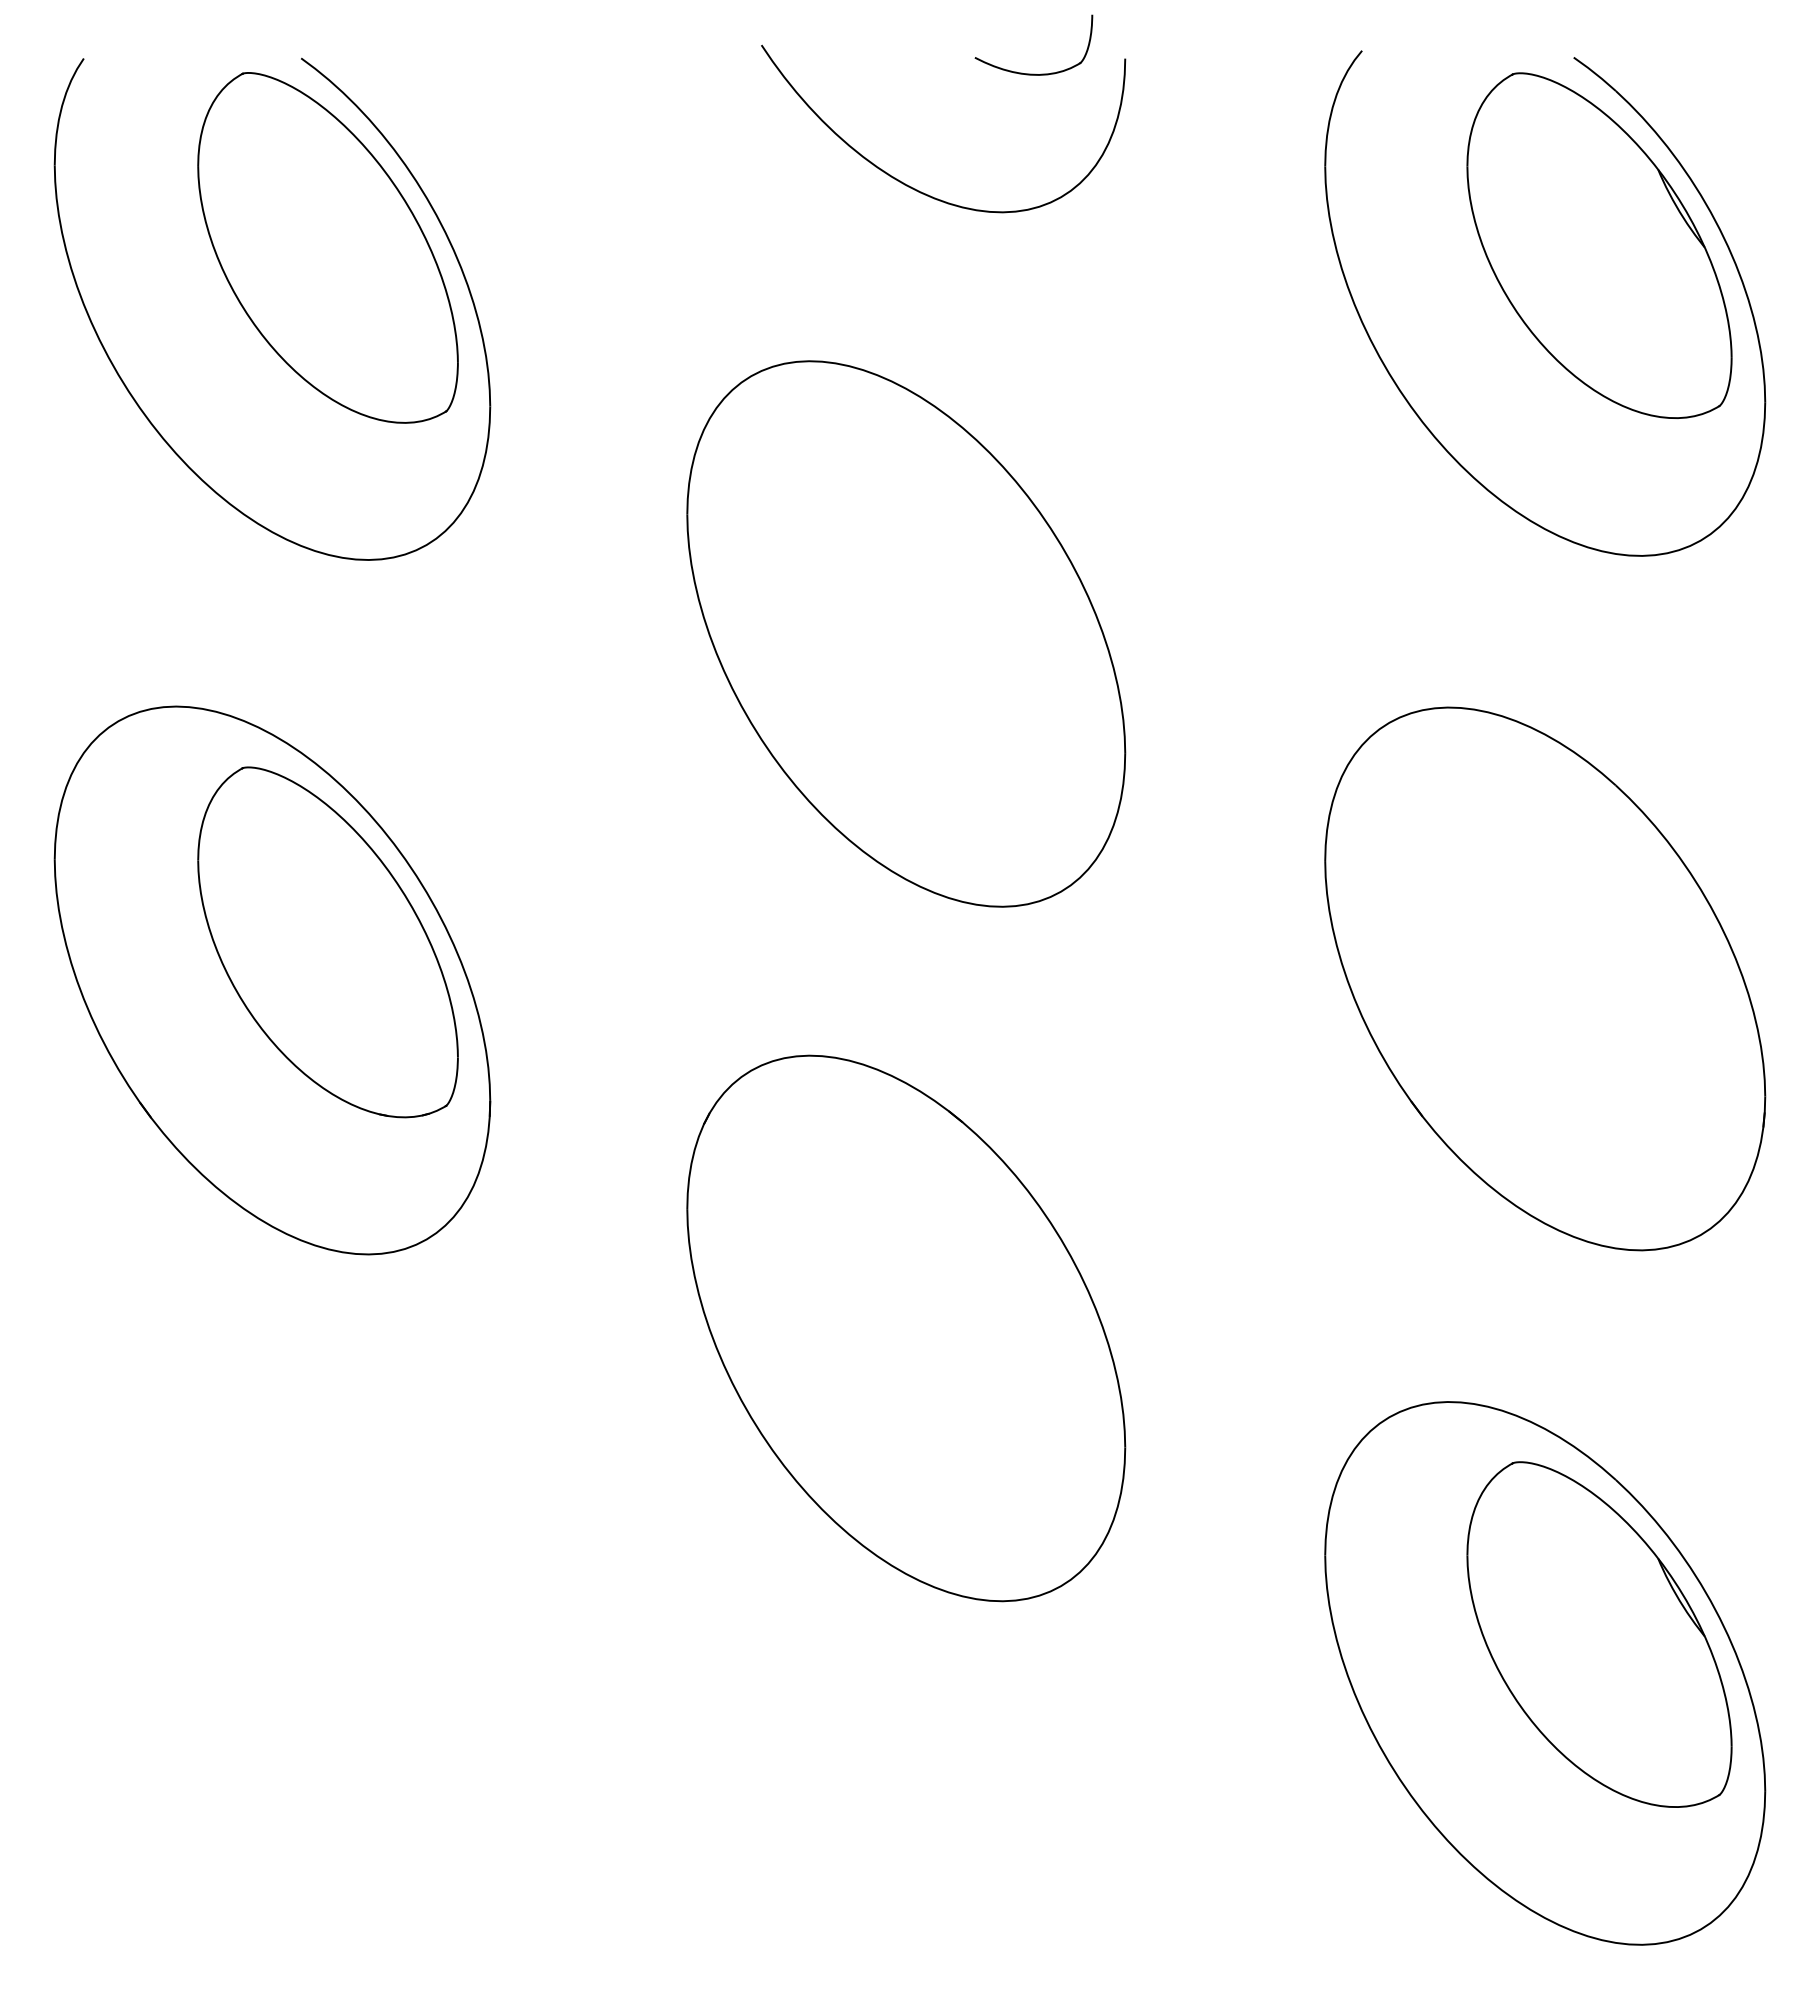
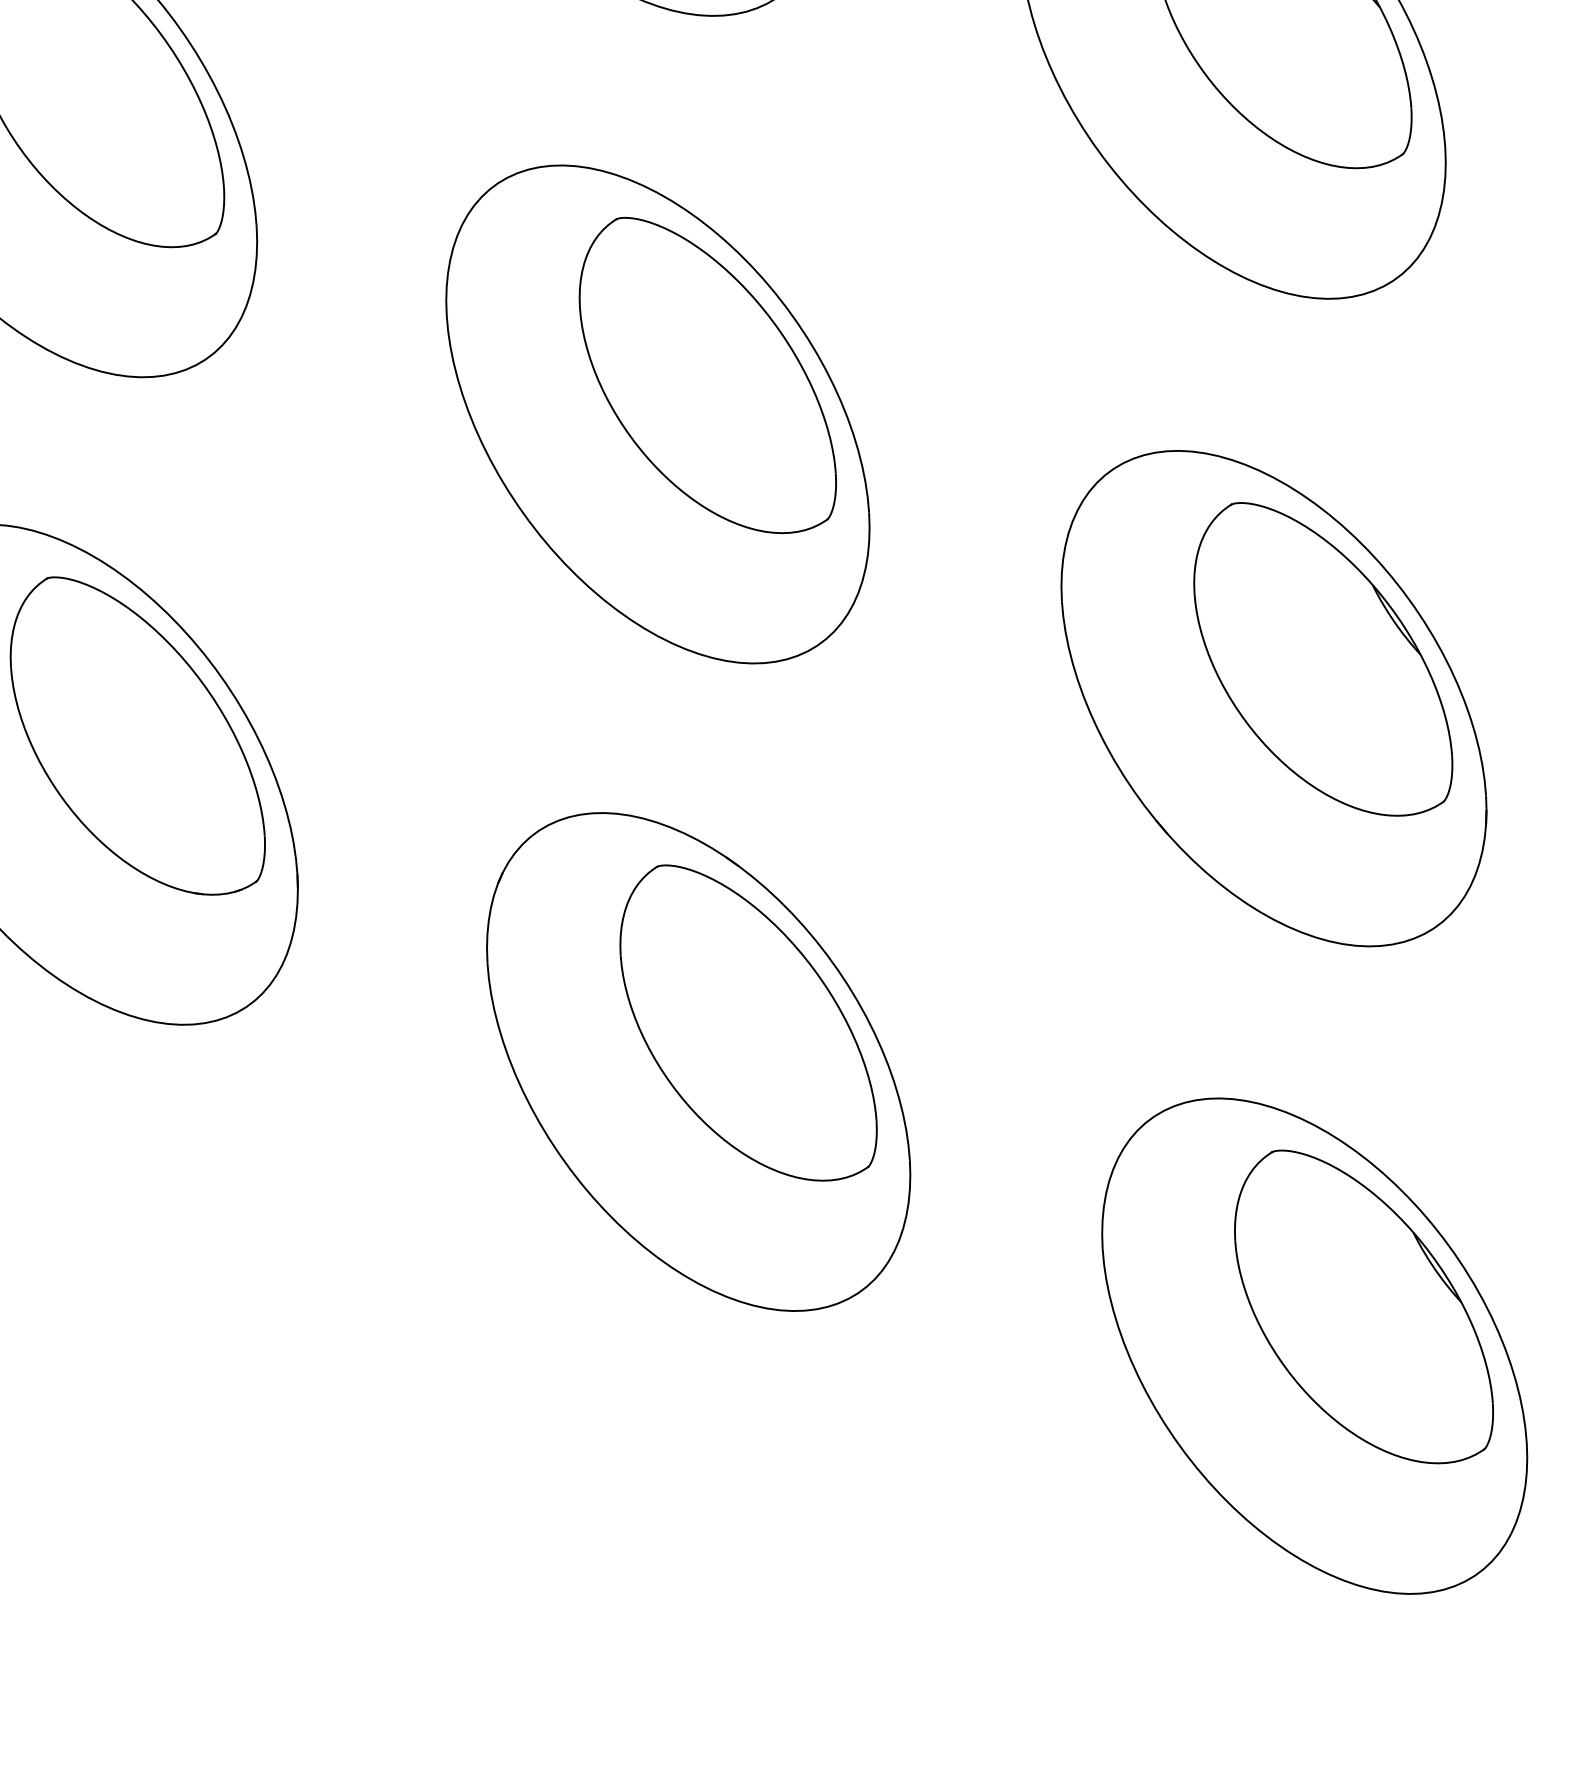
part: (961, 595) -> (707, 375), added
part: (1599, 939) -> (1322, 658), added
part: (961, 1289) -> (747, 1022), added

